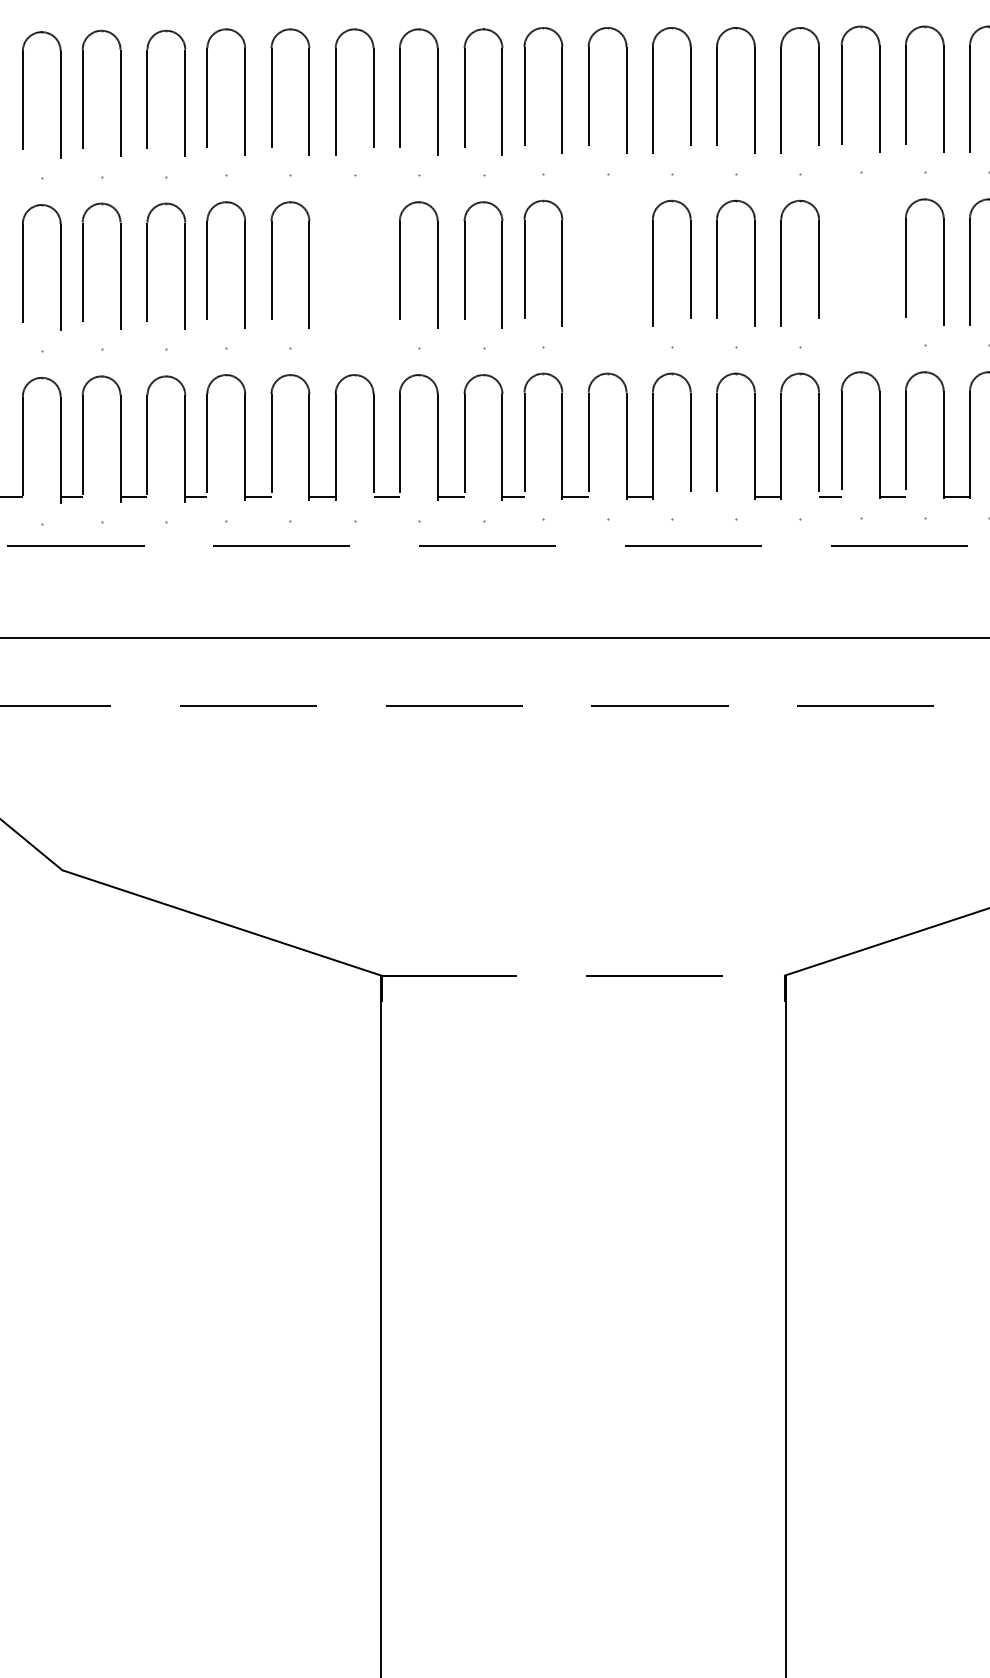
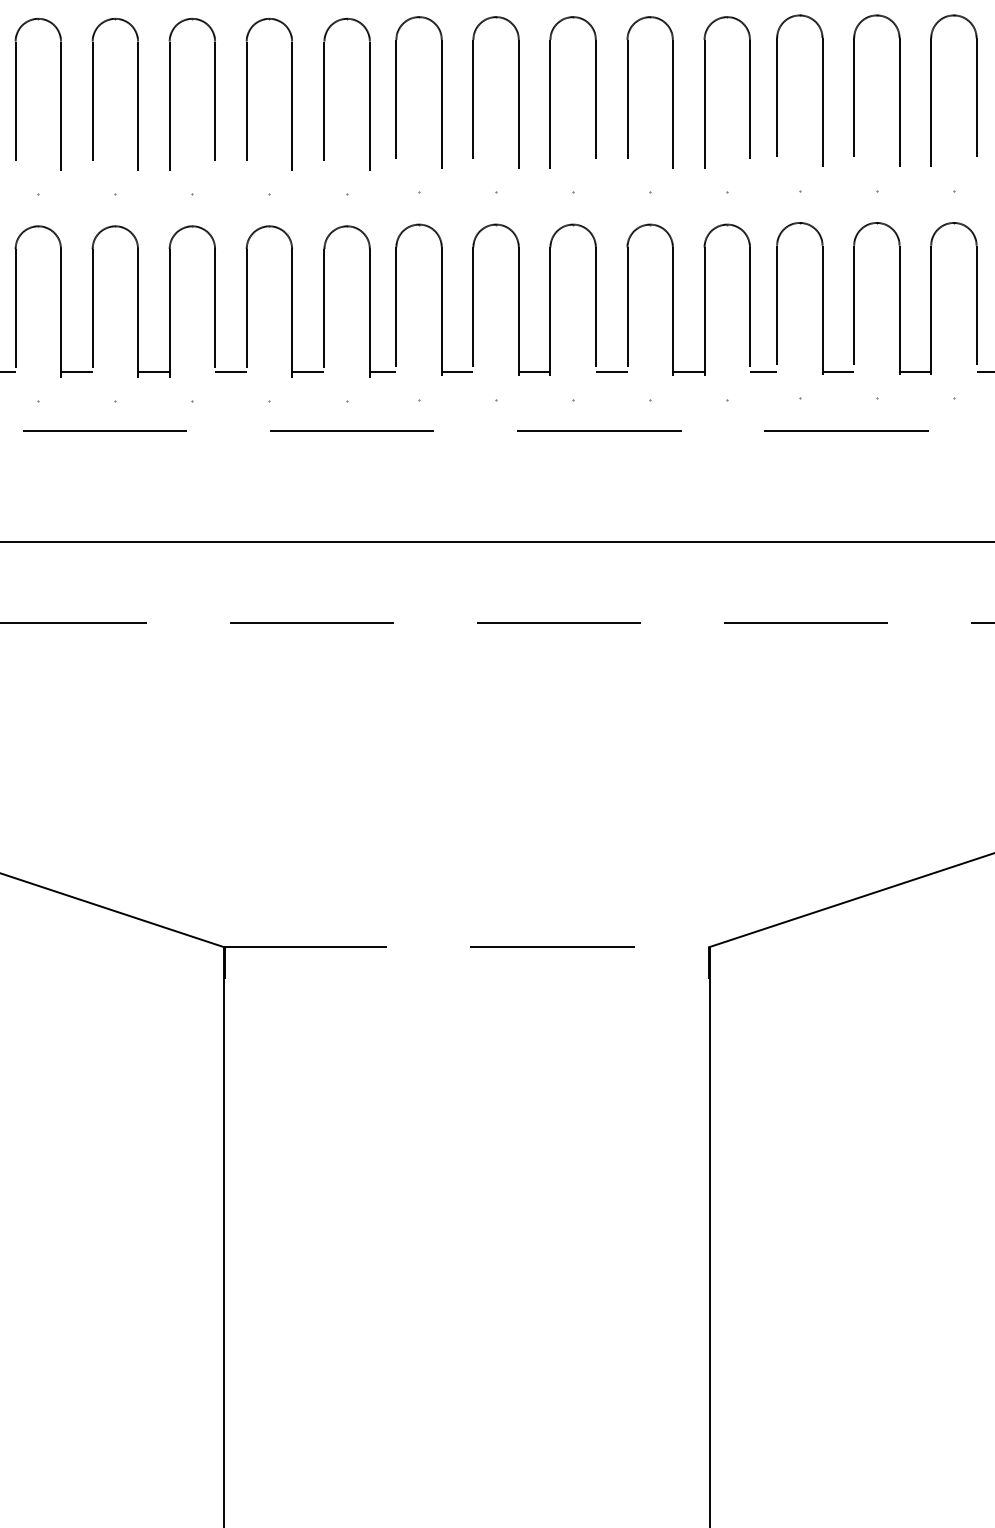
part: (842, 272) -> (778, 103), added
part: (589, 273) -> (474, 104), added
part: (336, 275) -> (170, 106), added
line: (703, 496) -> (611, 372), added

